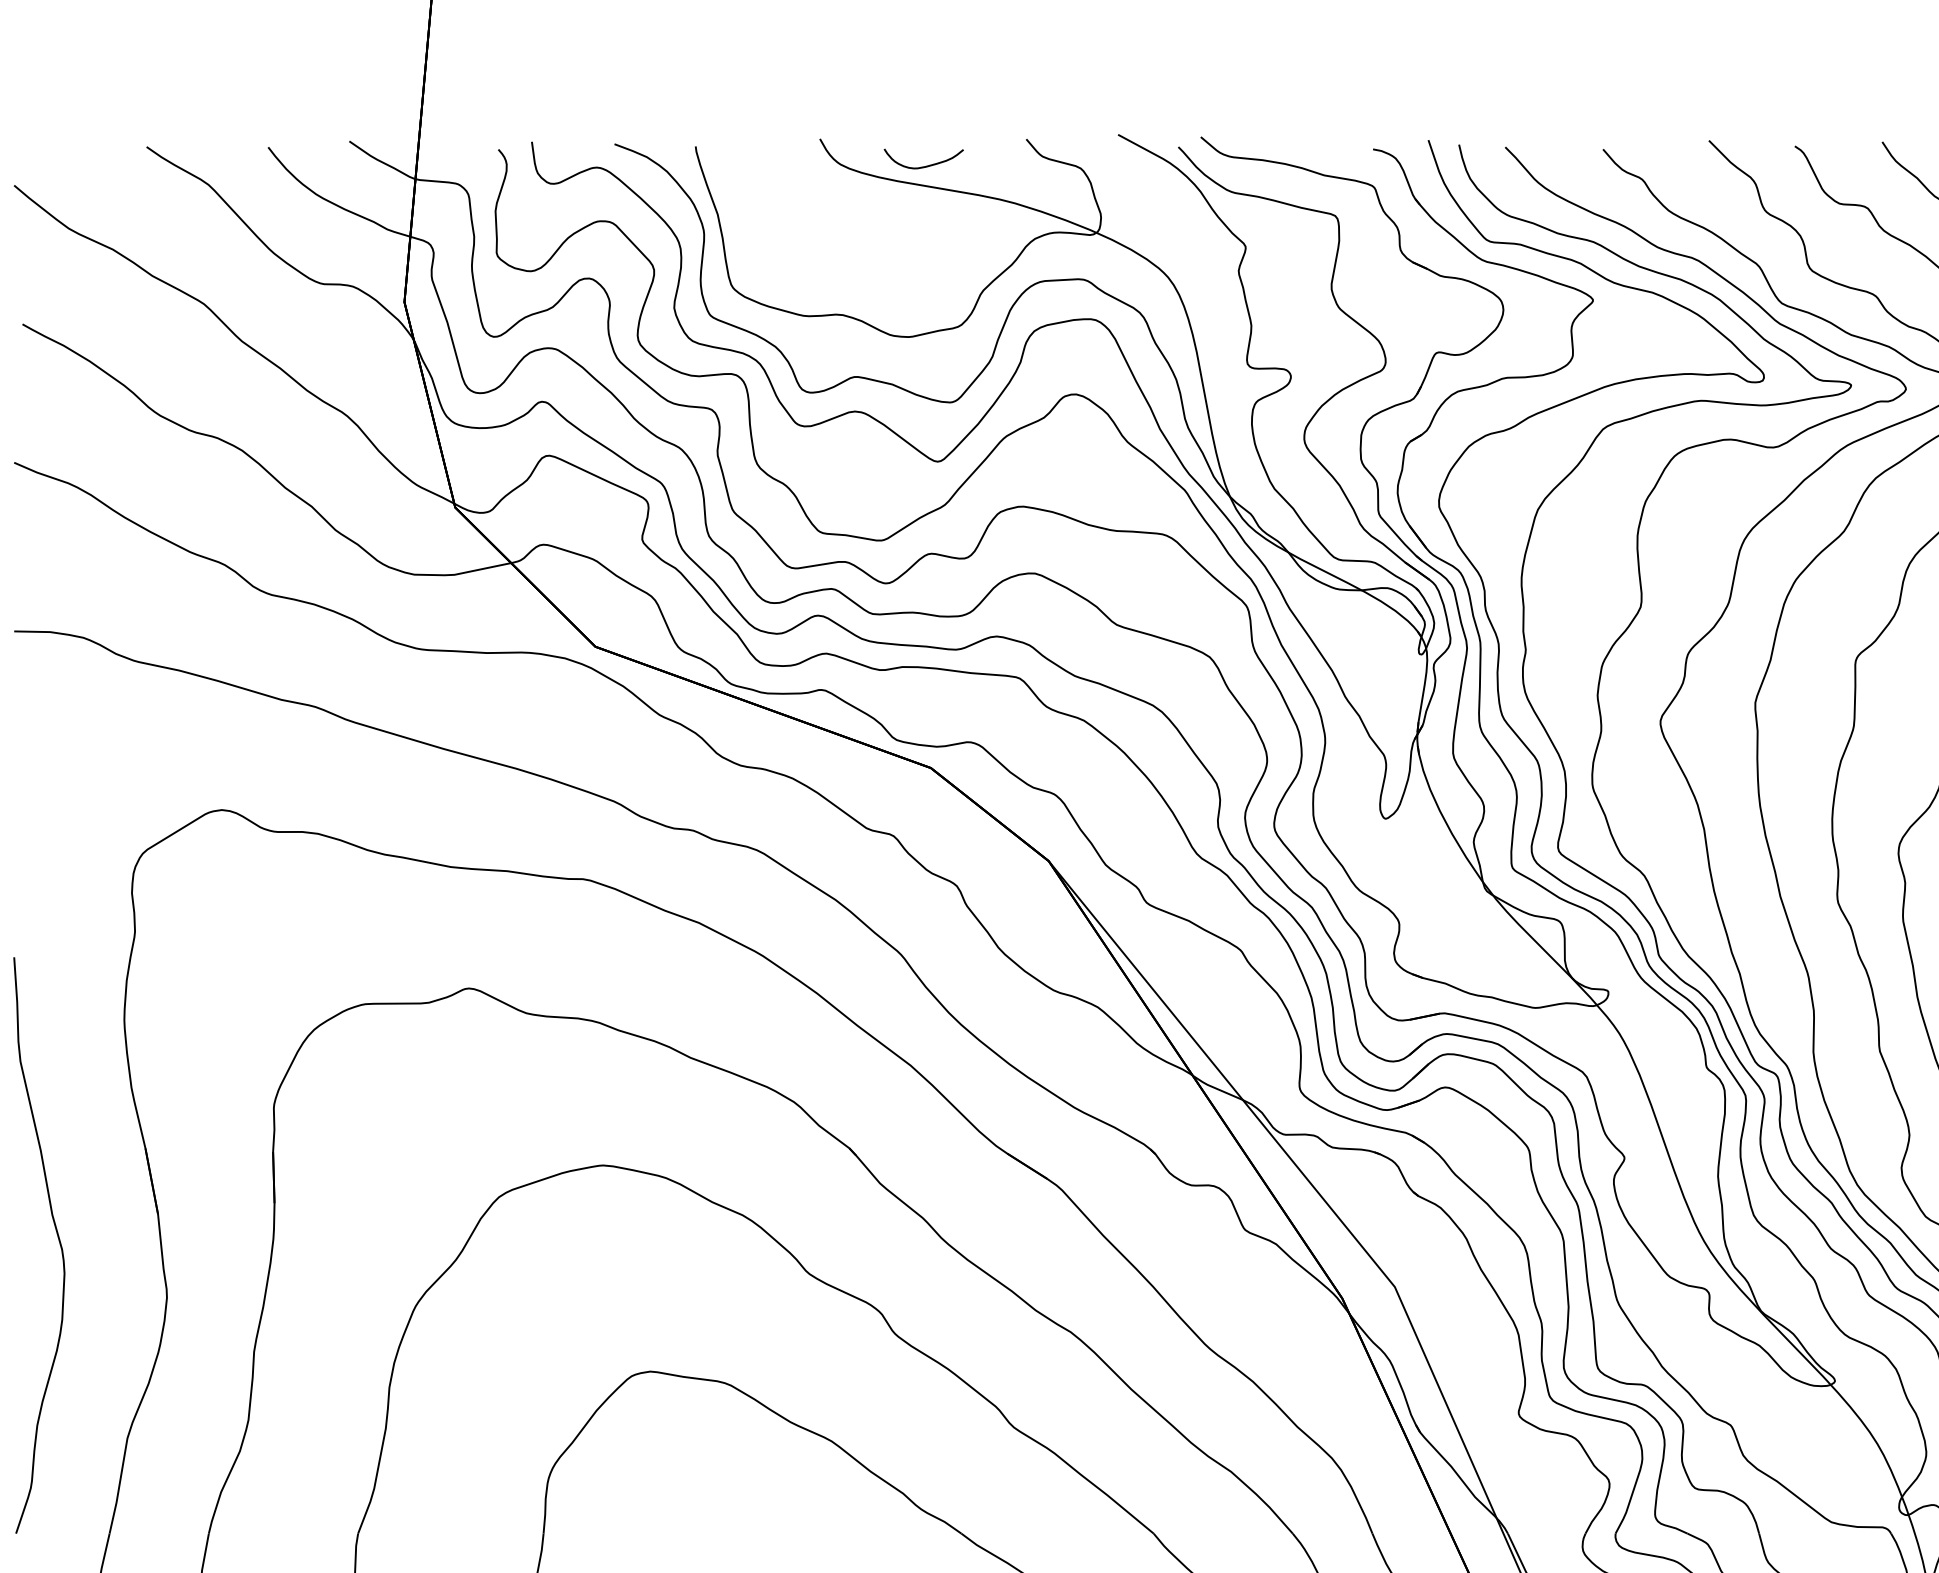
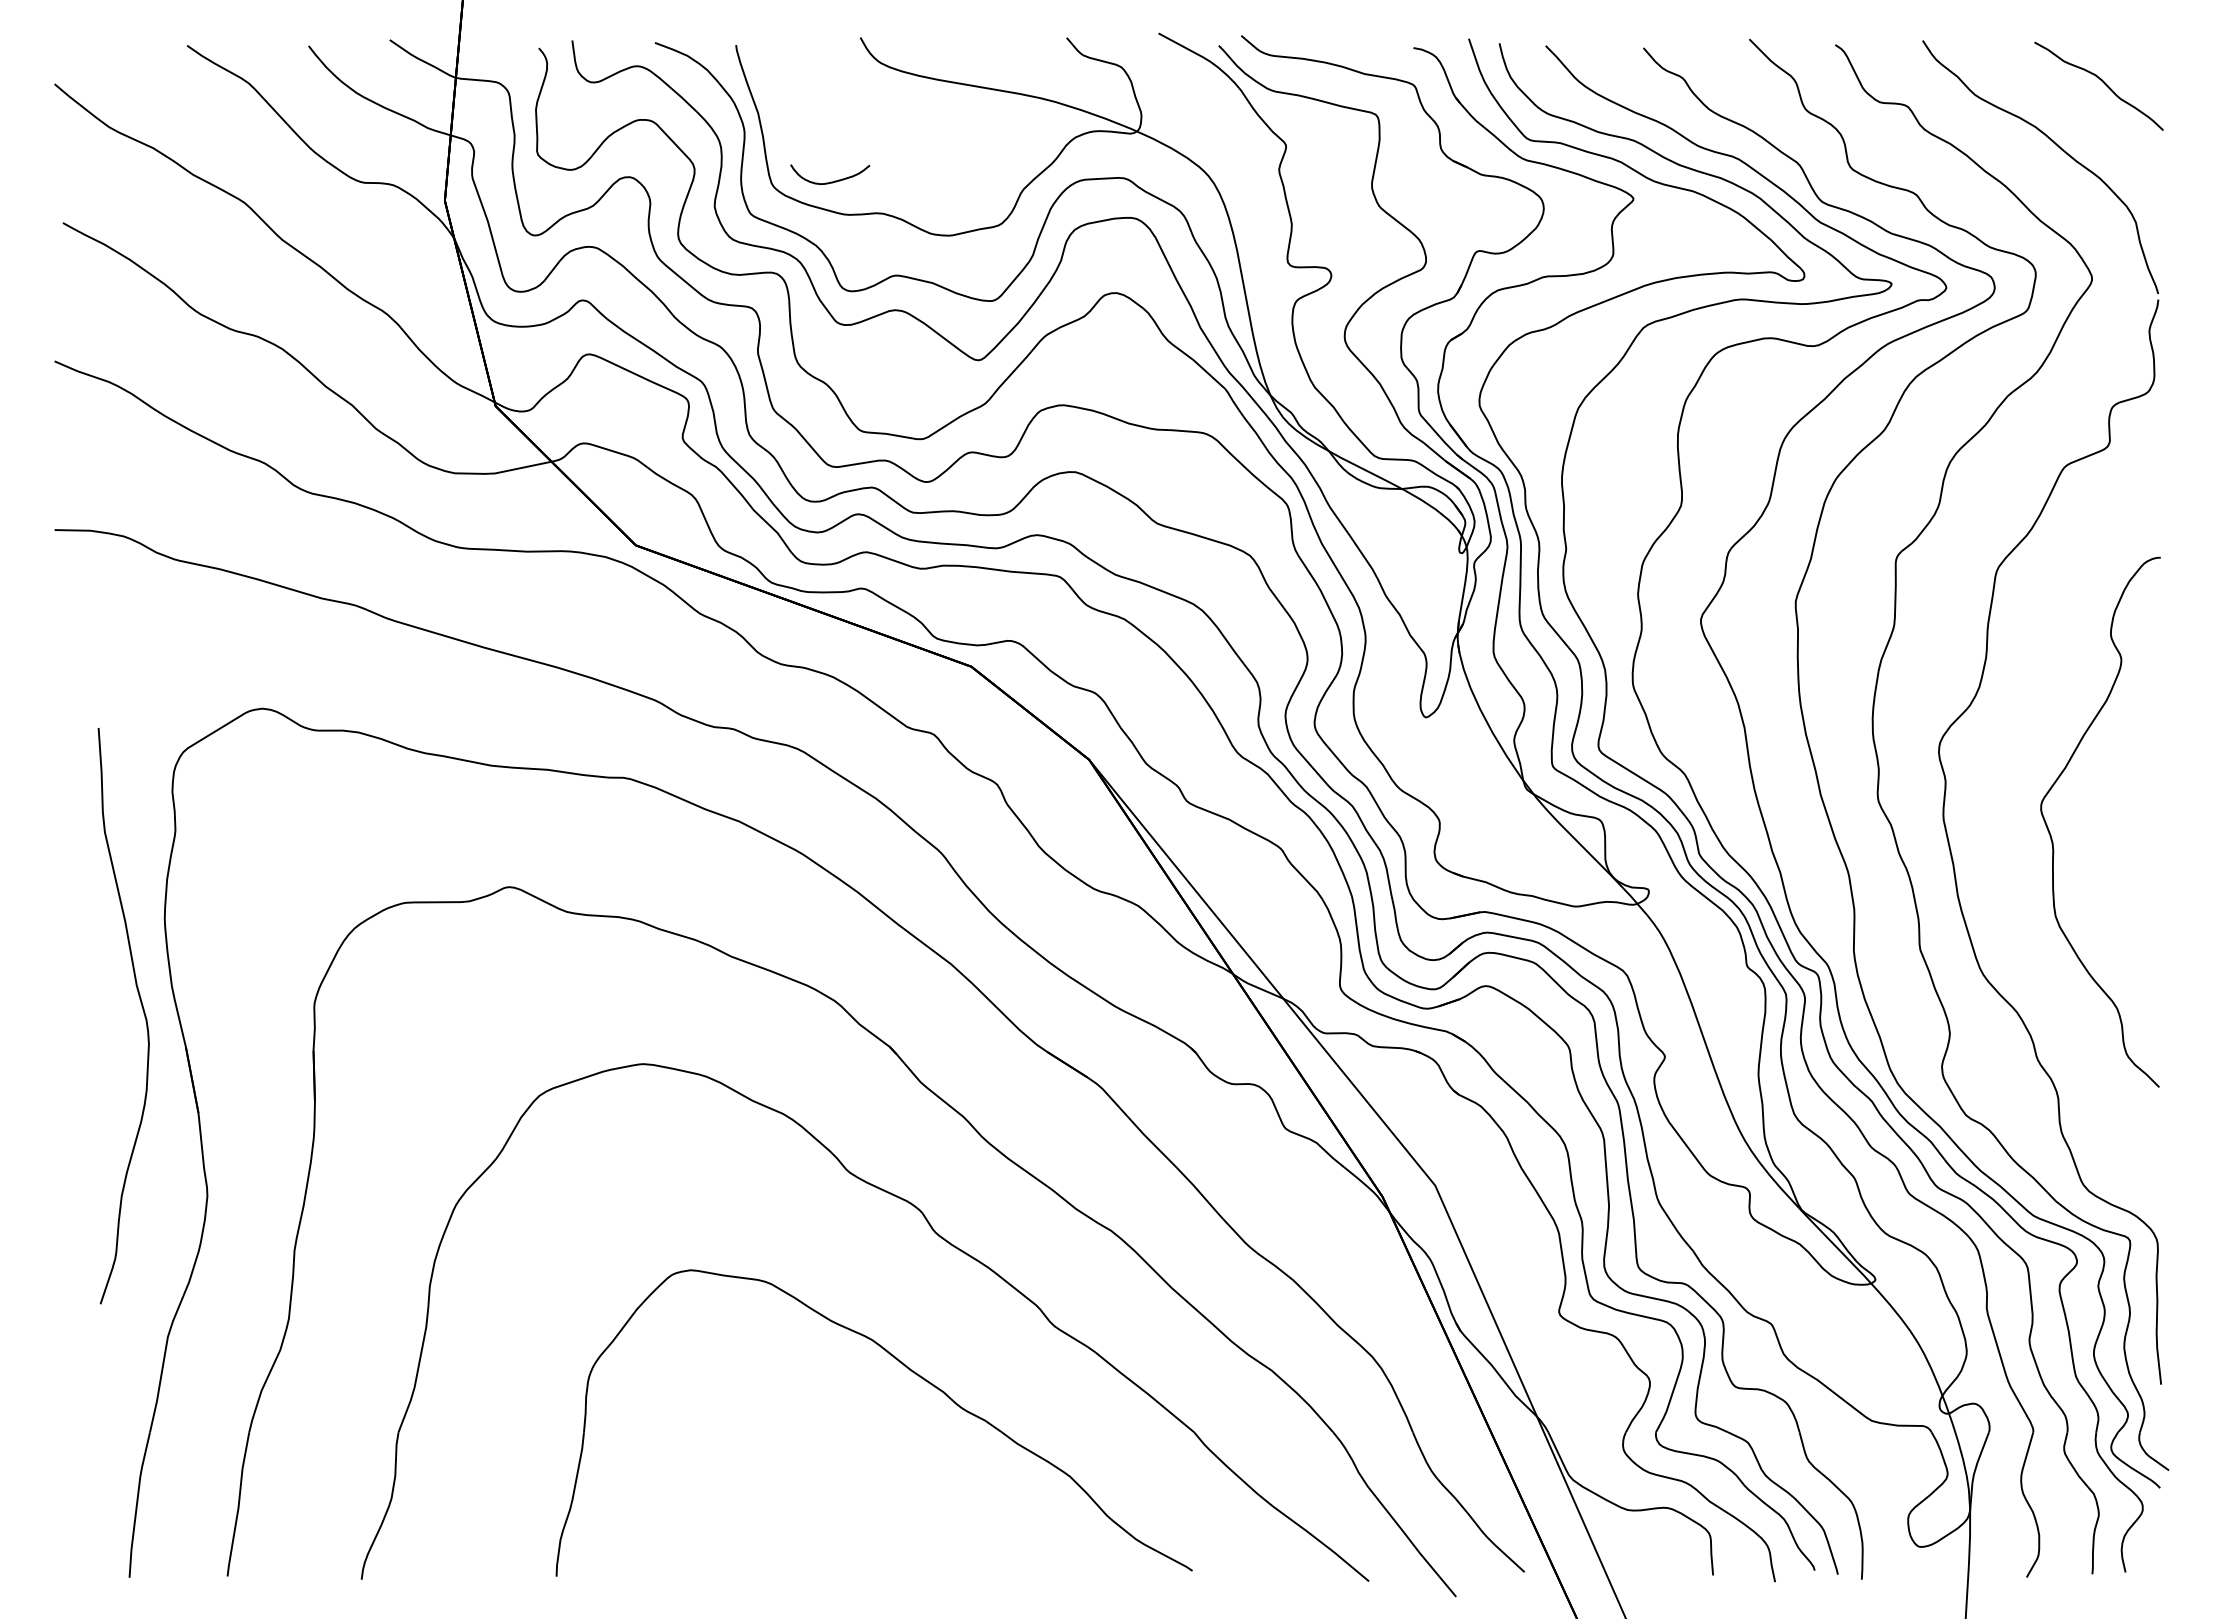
curve: (924, 165) -> (830, 181), moved
curve: (58, 1239) -> (142, 1010), moved

